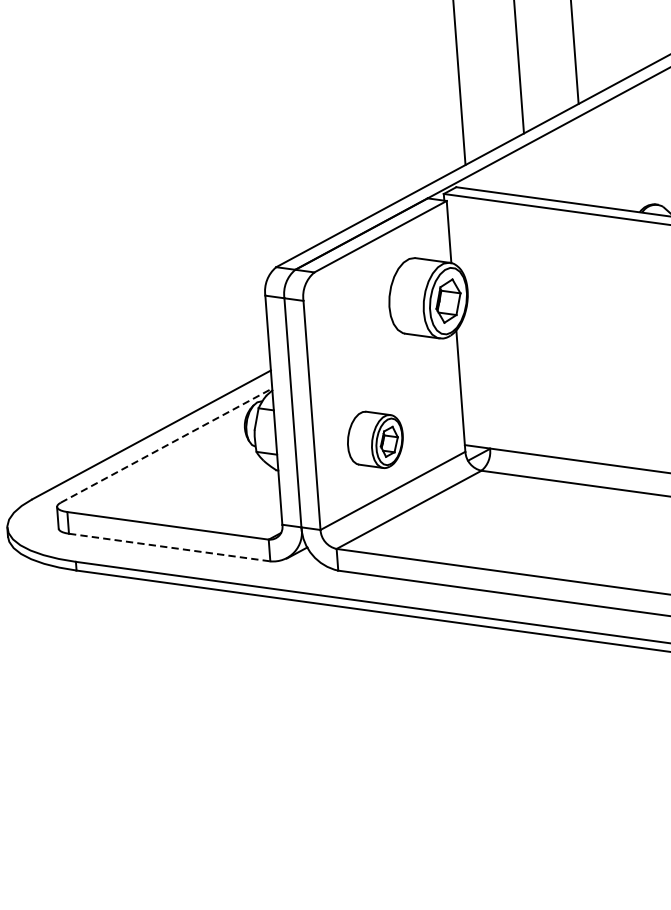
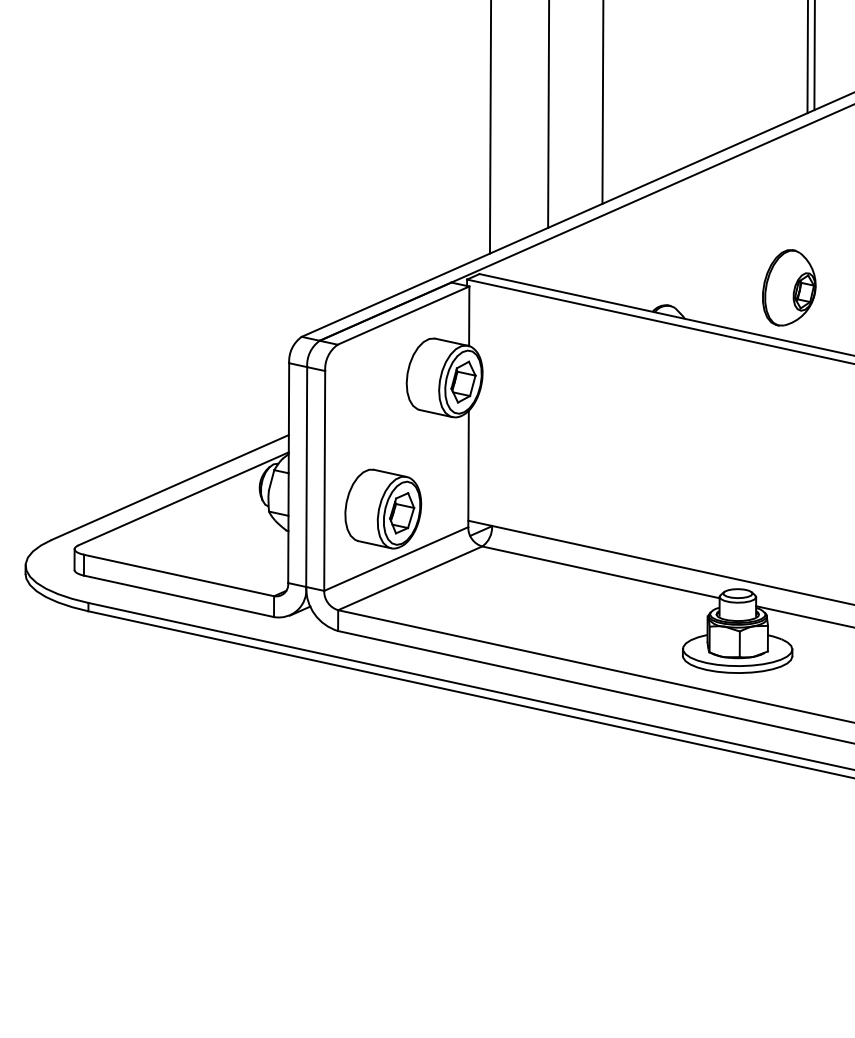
part: (375, 439) -> (383, 508), size x1.43
line: (166, 445) -> (183, 498), dashed -> solid
line: (170, 547) -> (179, 596), dashed -> solid

